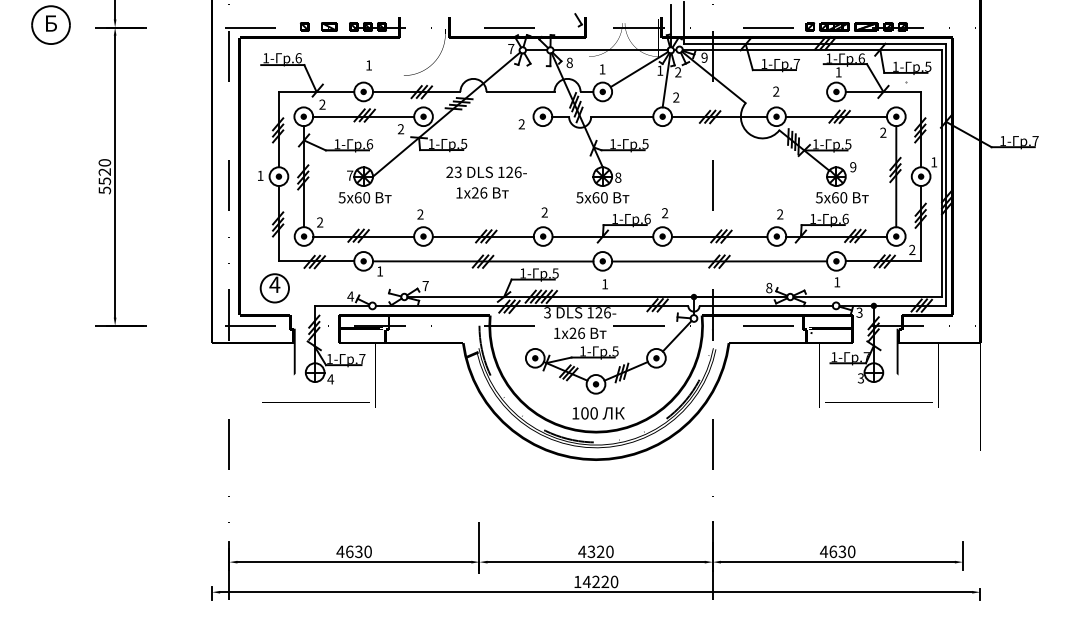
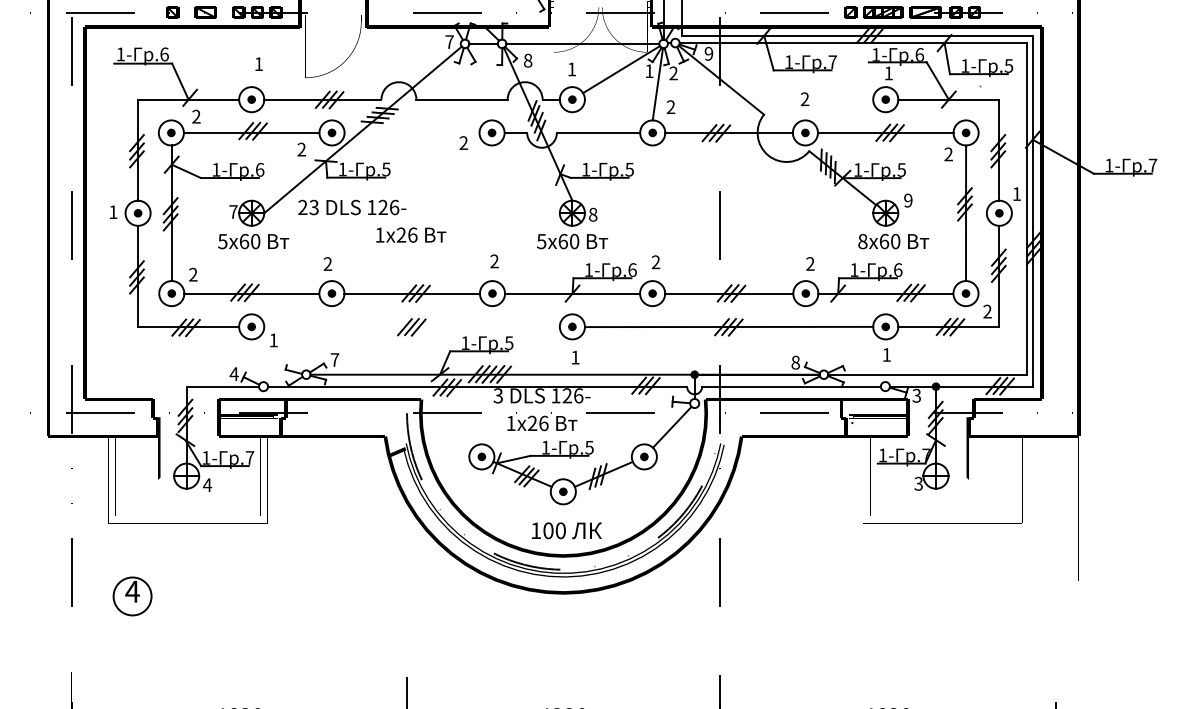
text: (486, 172) -> (352, 207), moved
text: (819, 197) -> (863, 241), 5 -> 8
line: (483, 261) -> (412, 327), removed
part: (274, 288) -> (132, 596), moved

